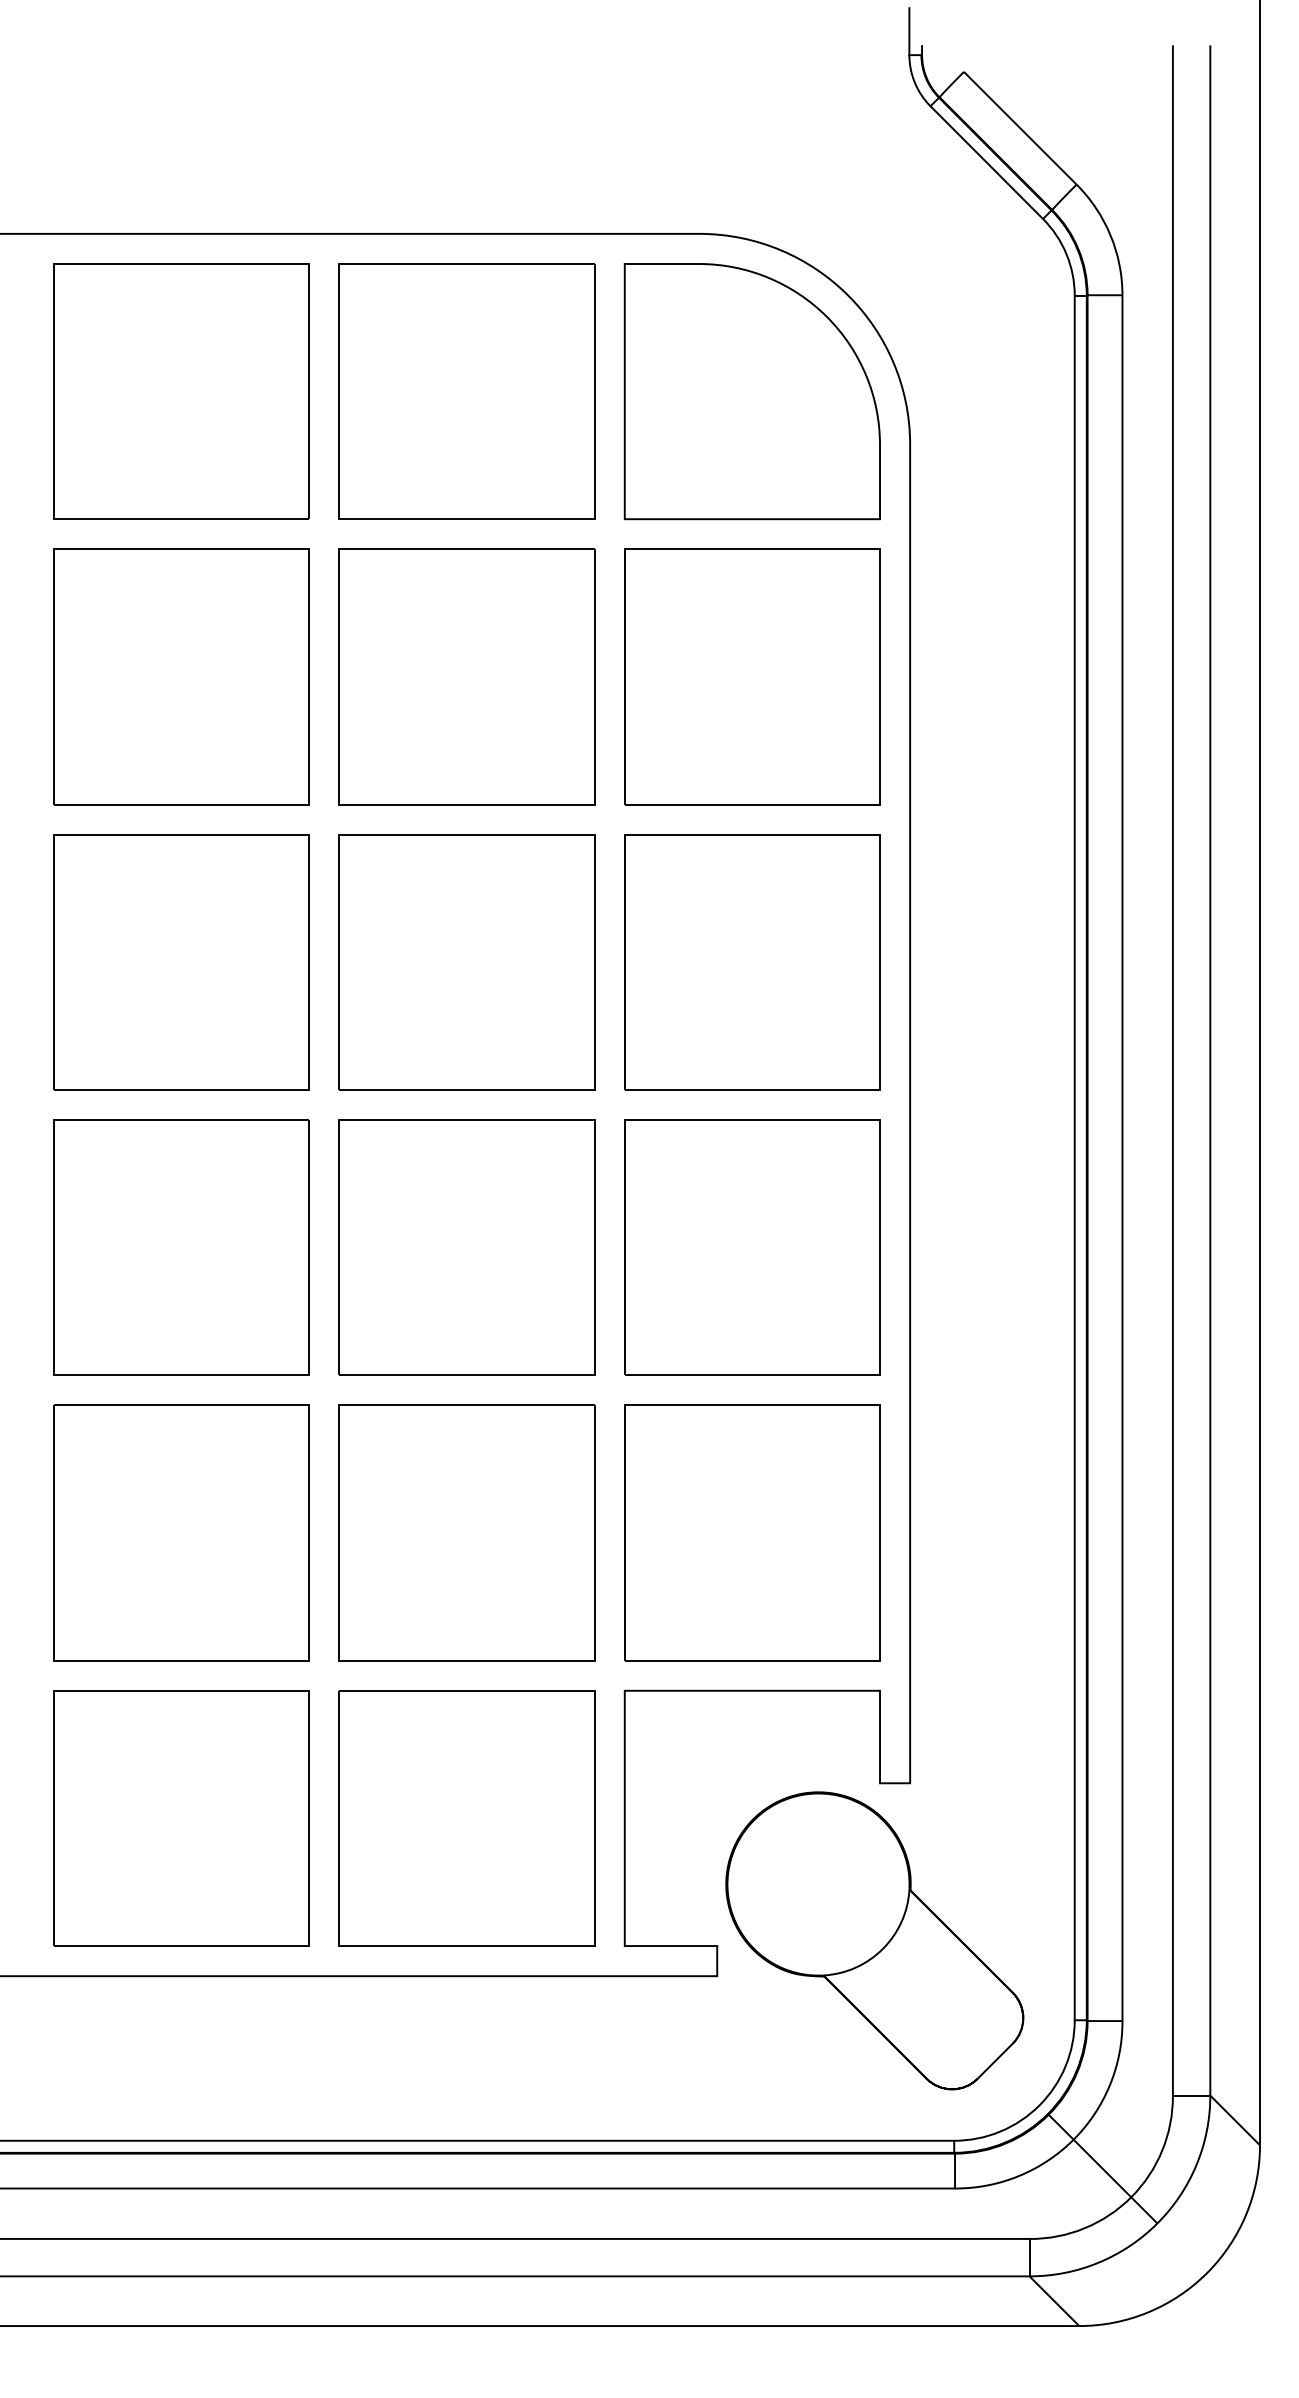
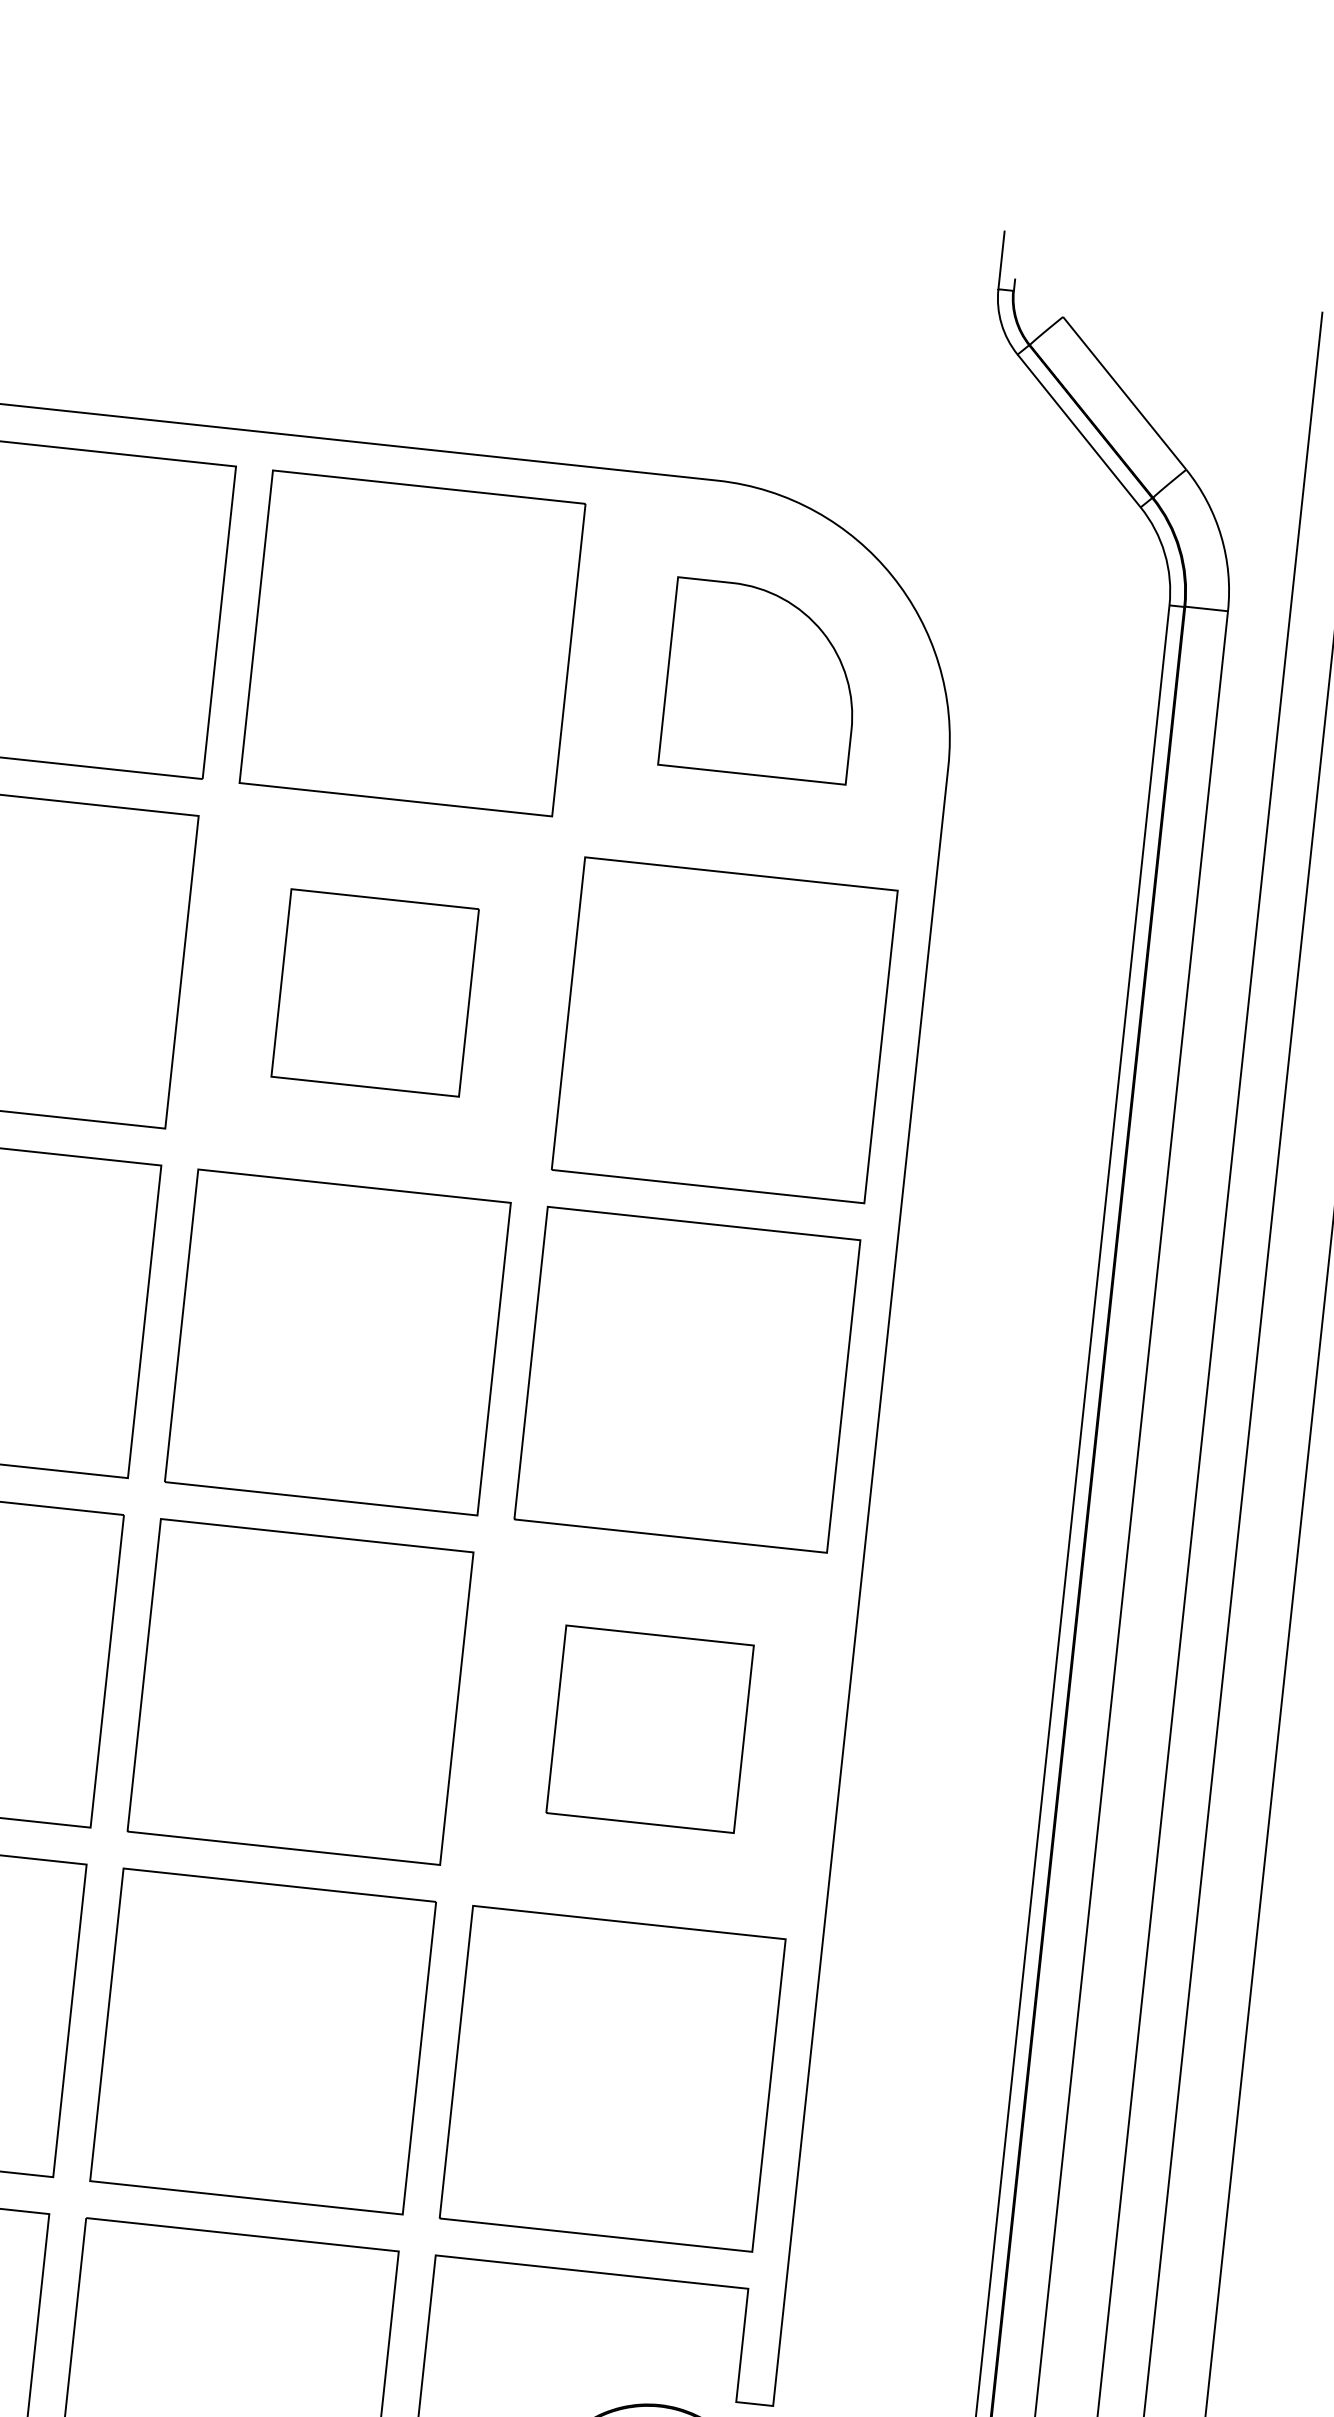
part: (751, 391) -> (761, 680), size x0.6
part: (466, 676) -> (374, 992), size x0.6
part: (752, 1247) -> (650, 1729), size x0.6

